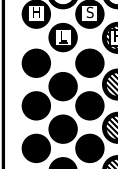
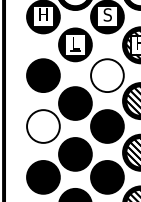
fill: (89, 63) -> (107, 75), removed
fill: (36, 105) -> (43, 126), removed

